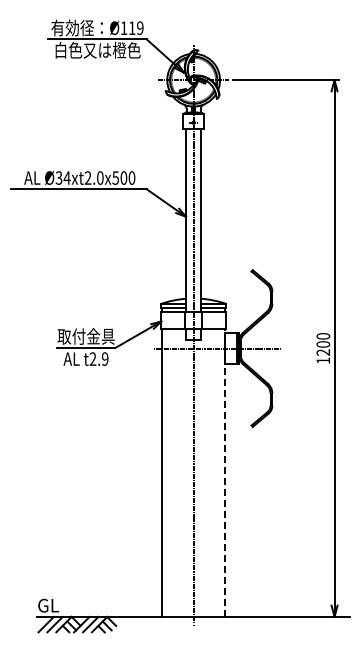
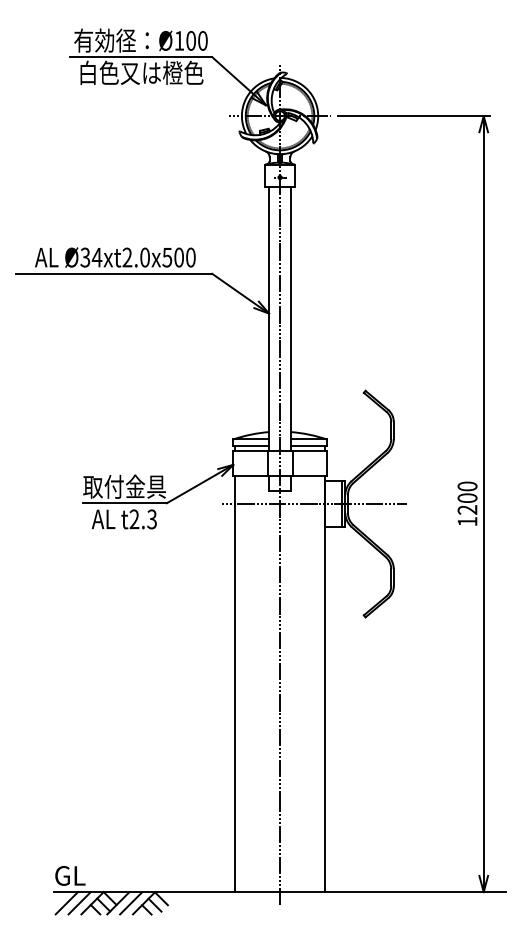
text: (136, 28) -> (197, 41), Ø119 -> Ø100
text: (104, 358) -> (151, 518), t2.9 -> t2.3
line: (224, 473) -> (324, 684), dashed -> solid

